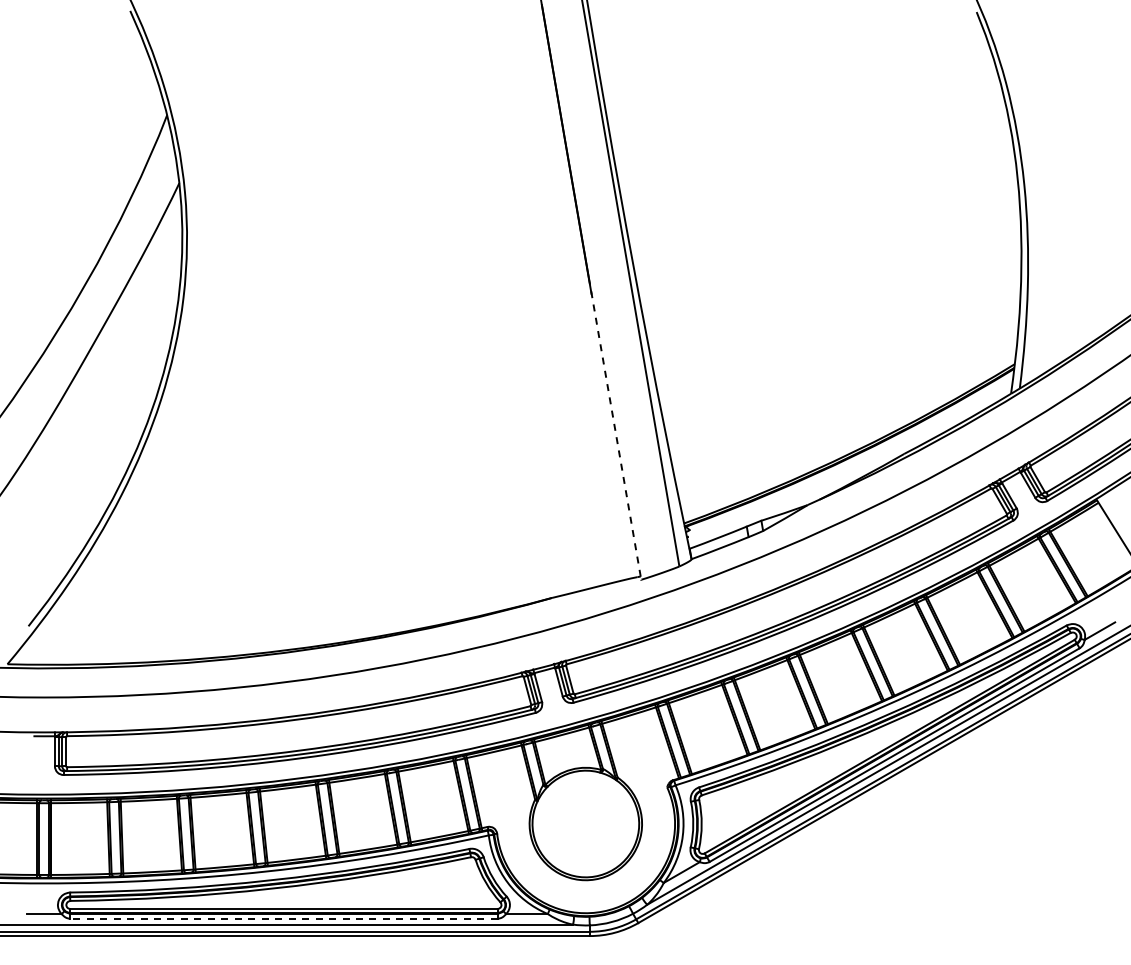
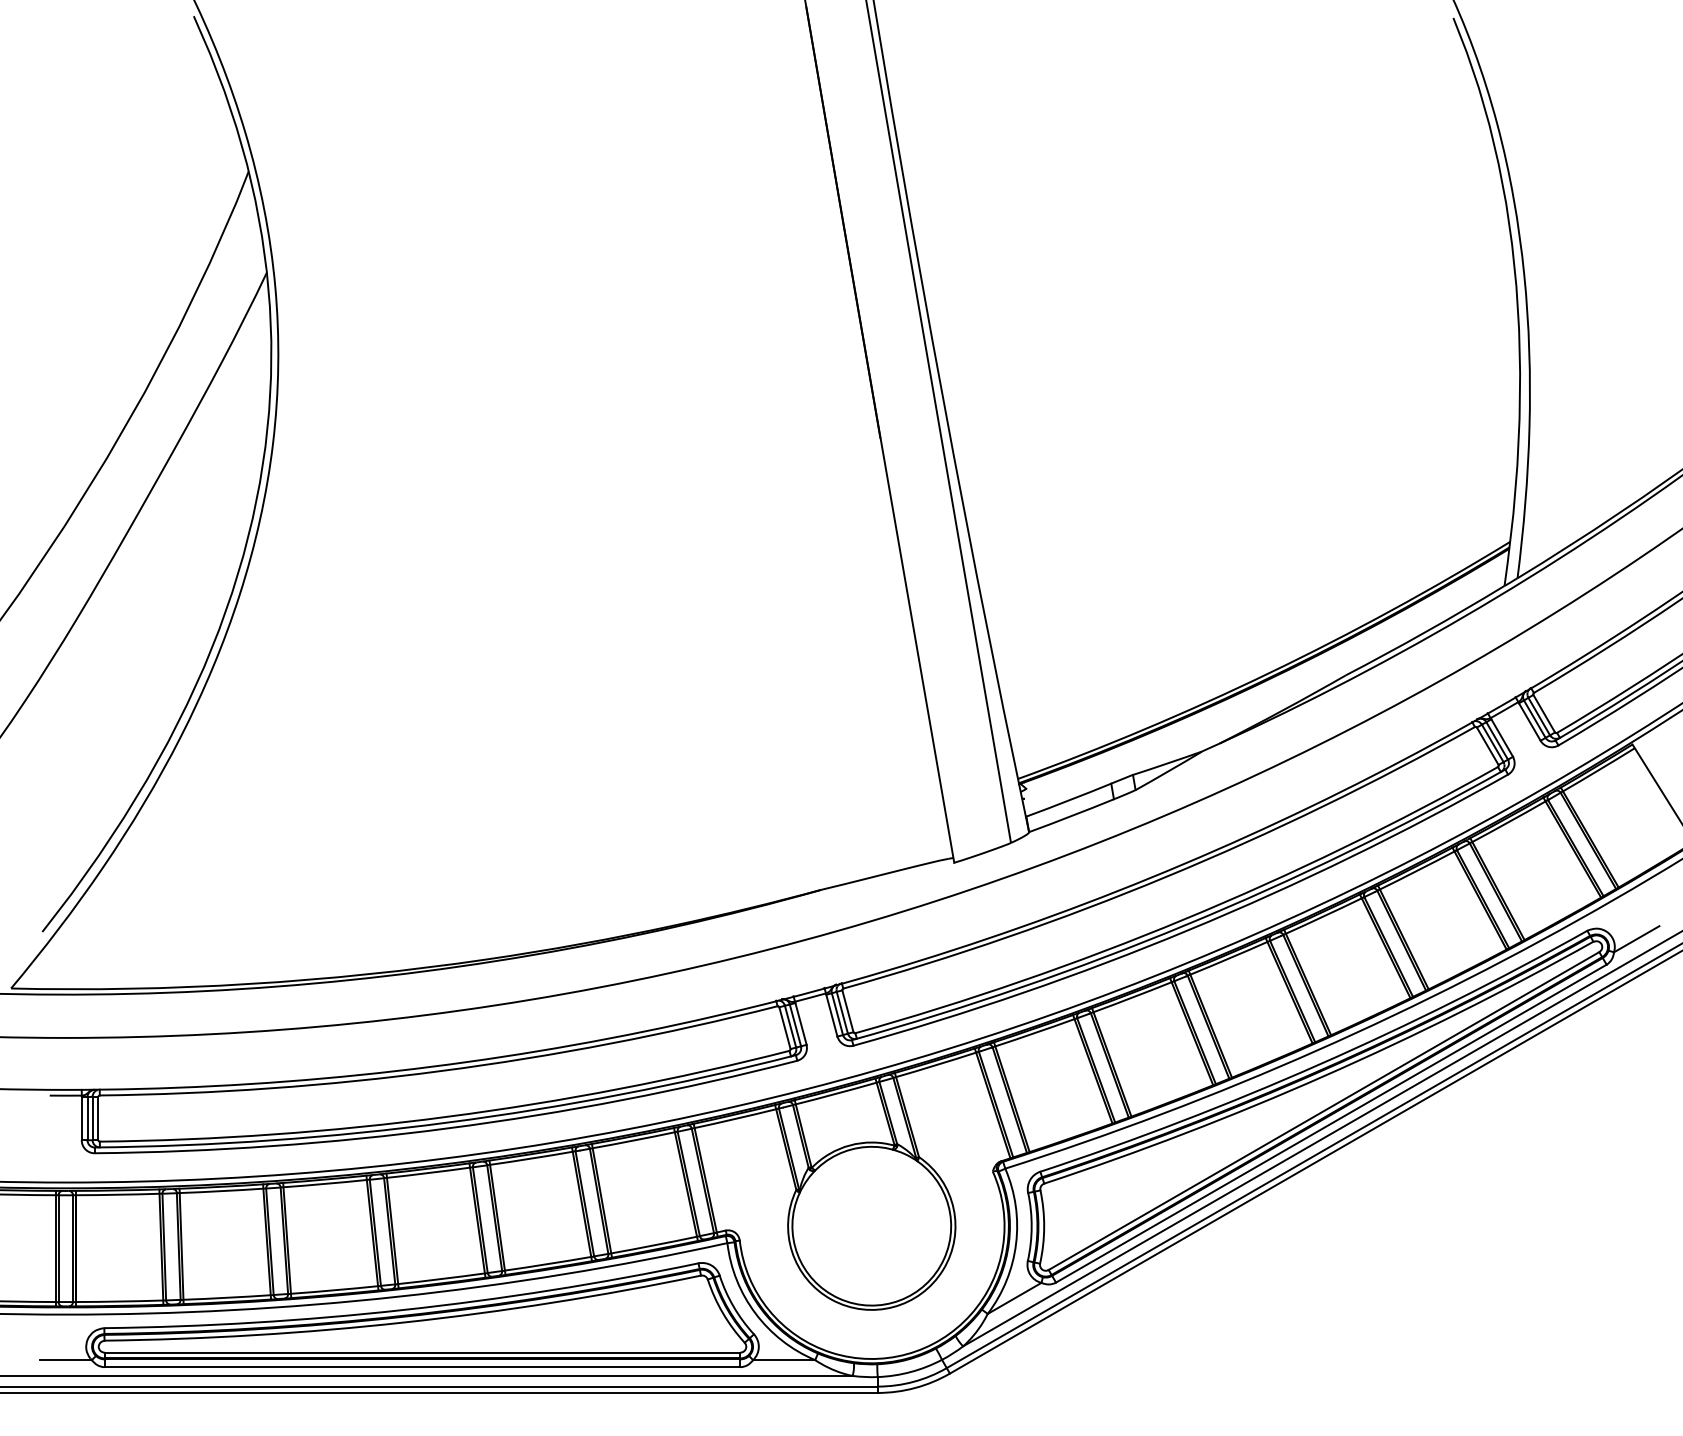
line: (615, 429) -> (915, 639), dashed -> solid
line: (283, 918) -> (421, 1366), dashed -> solid

